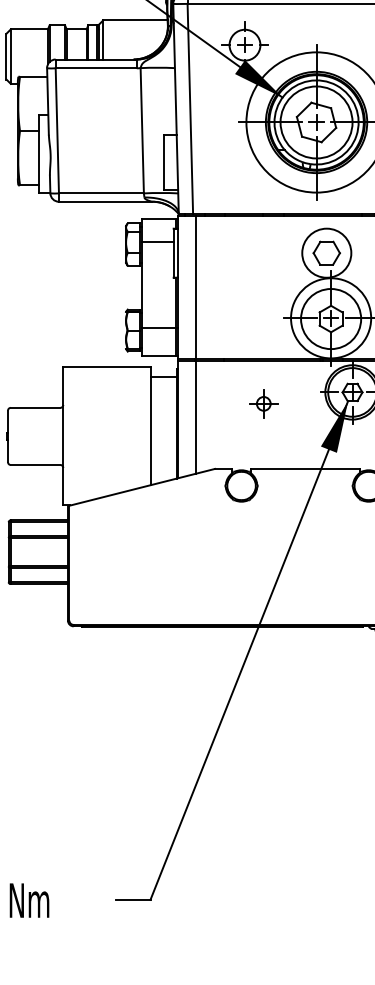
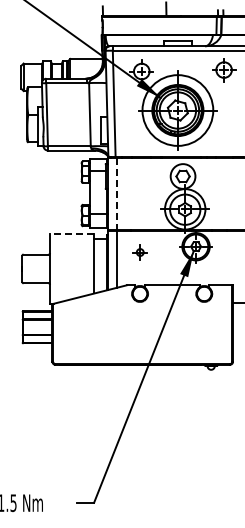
line: (196, 288) -> (117, 194), solid -> dashed
line: (105, 368) -> (71, 234), solid -> dashed
part: (262, 403) -> (139, 252), moved

